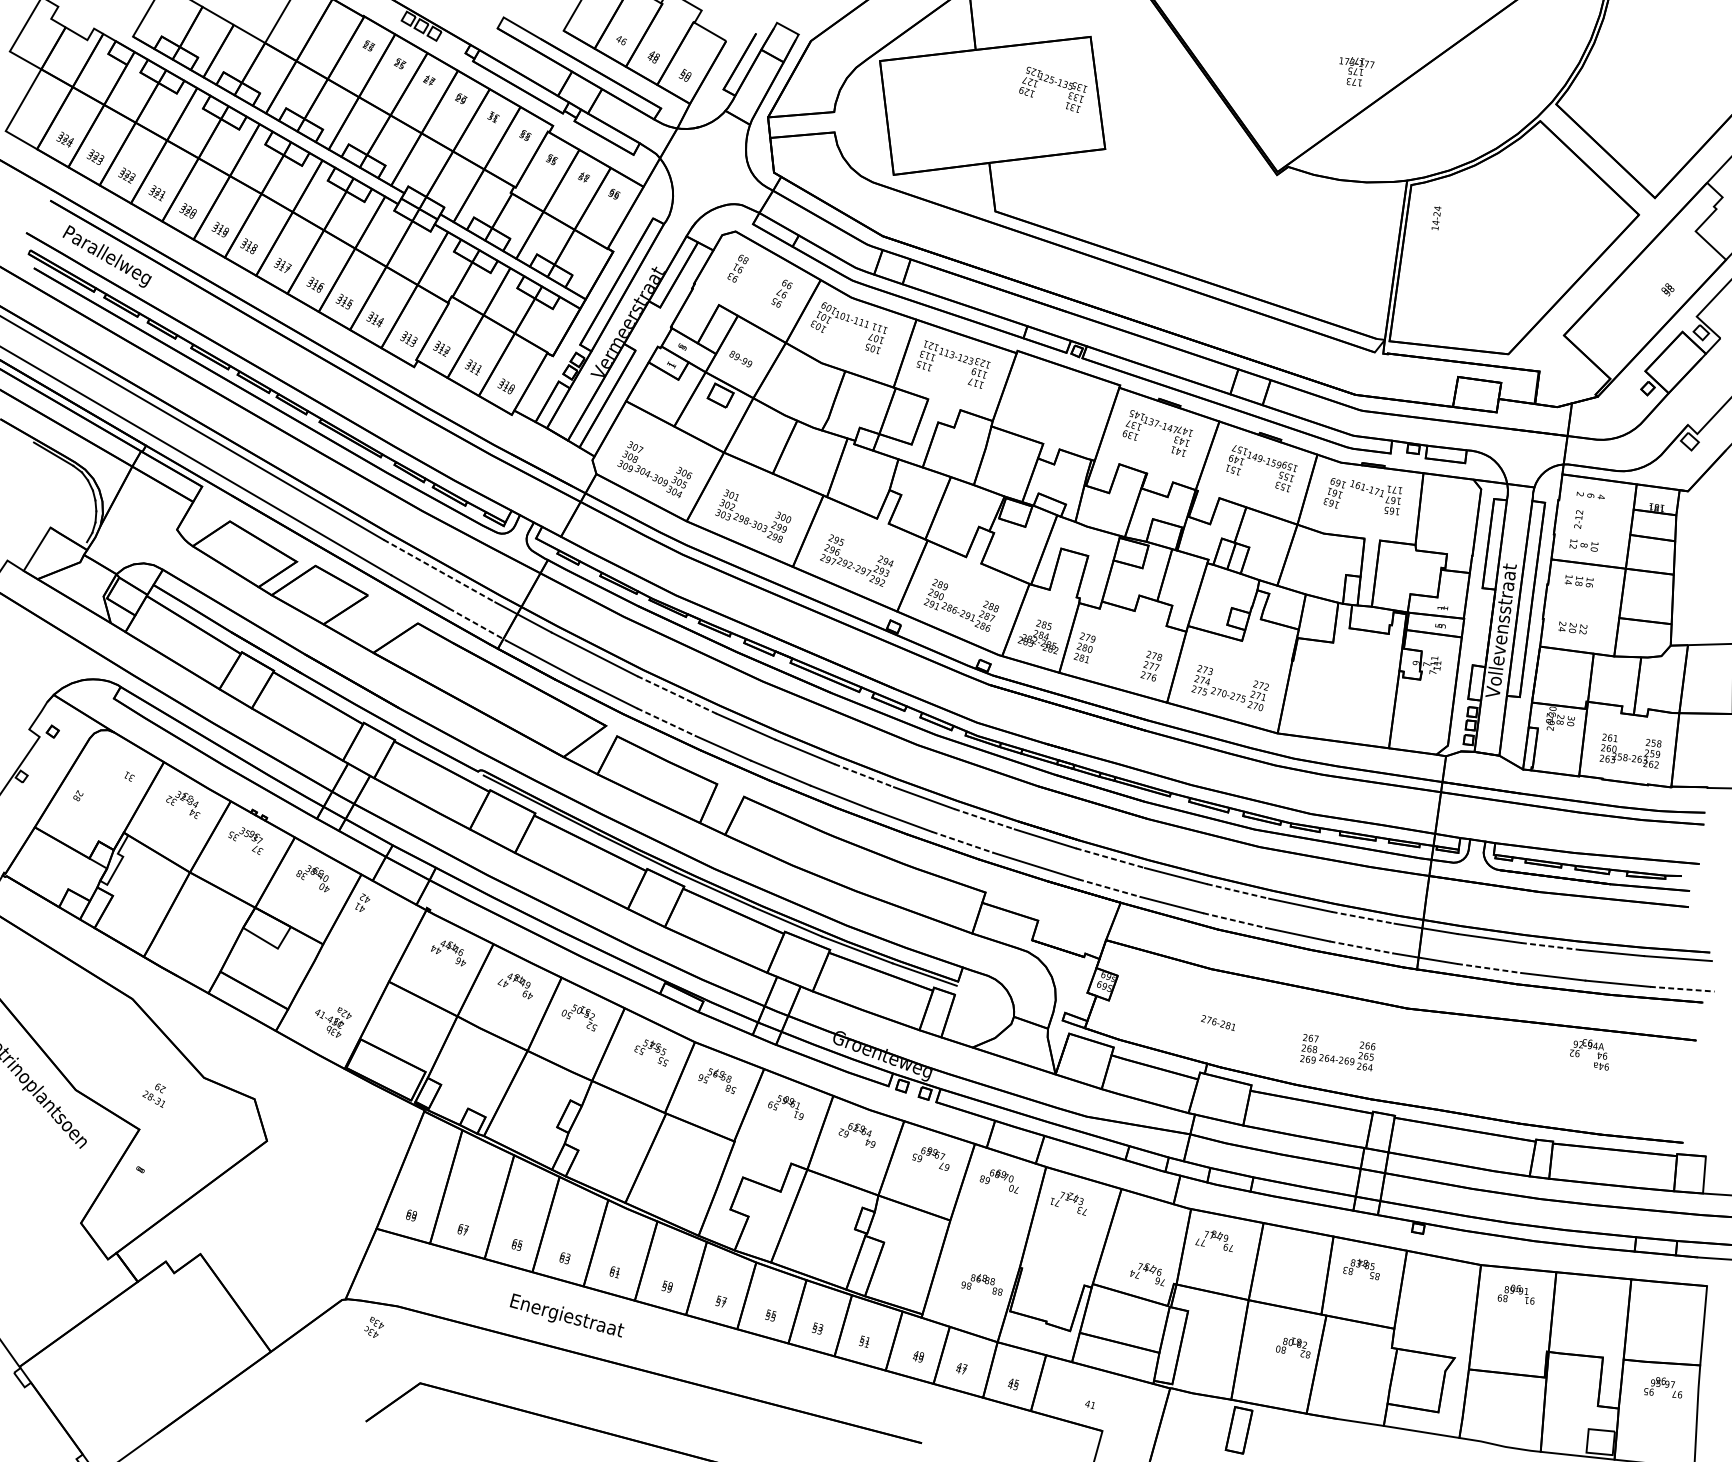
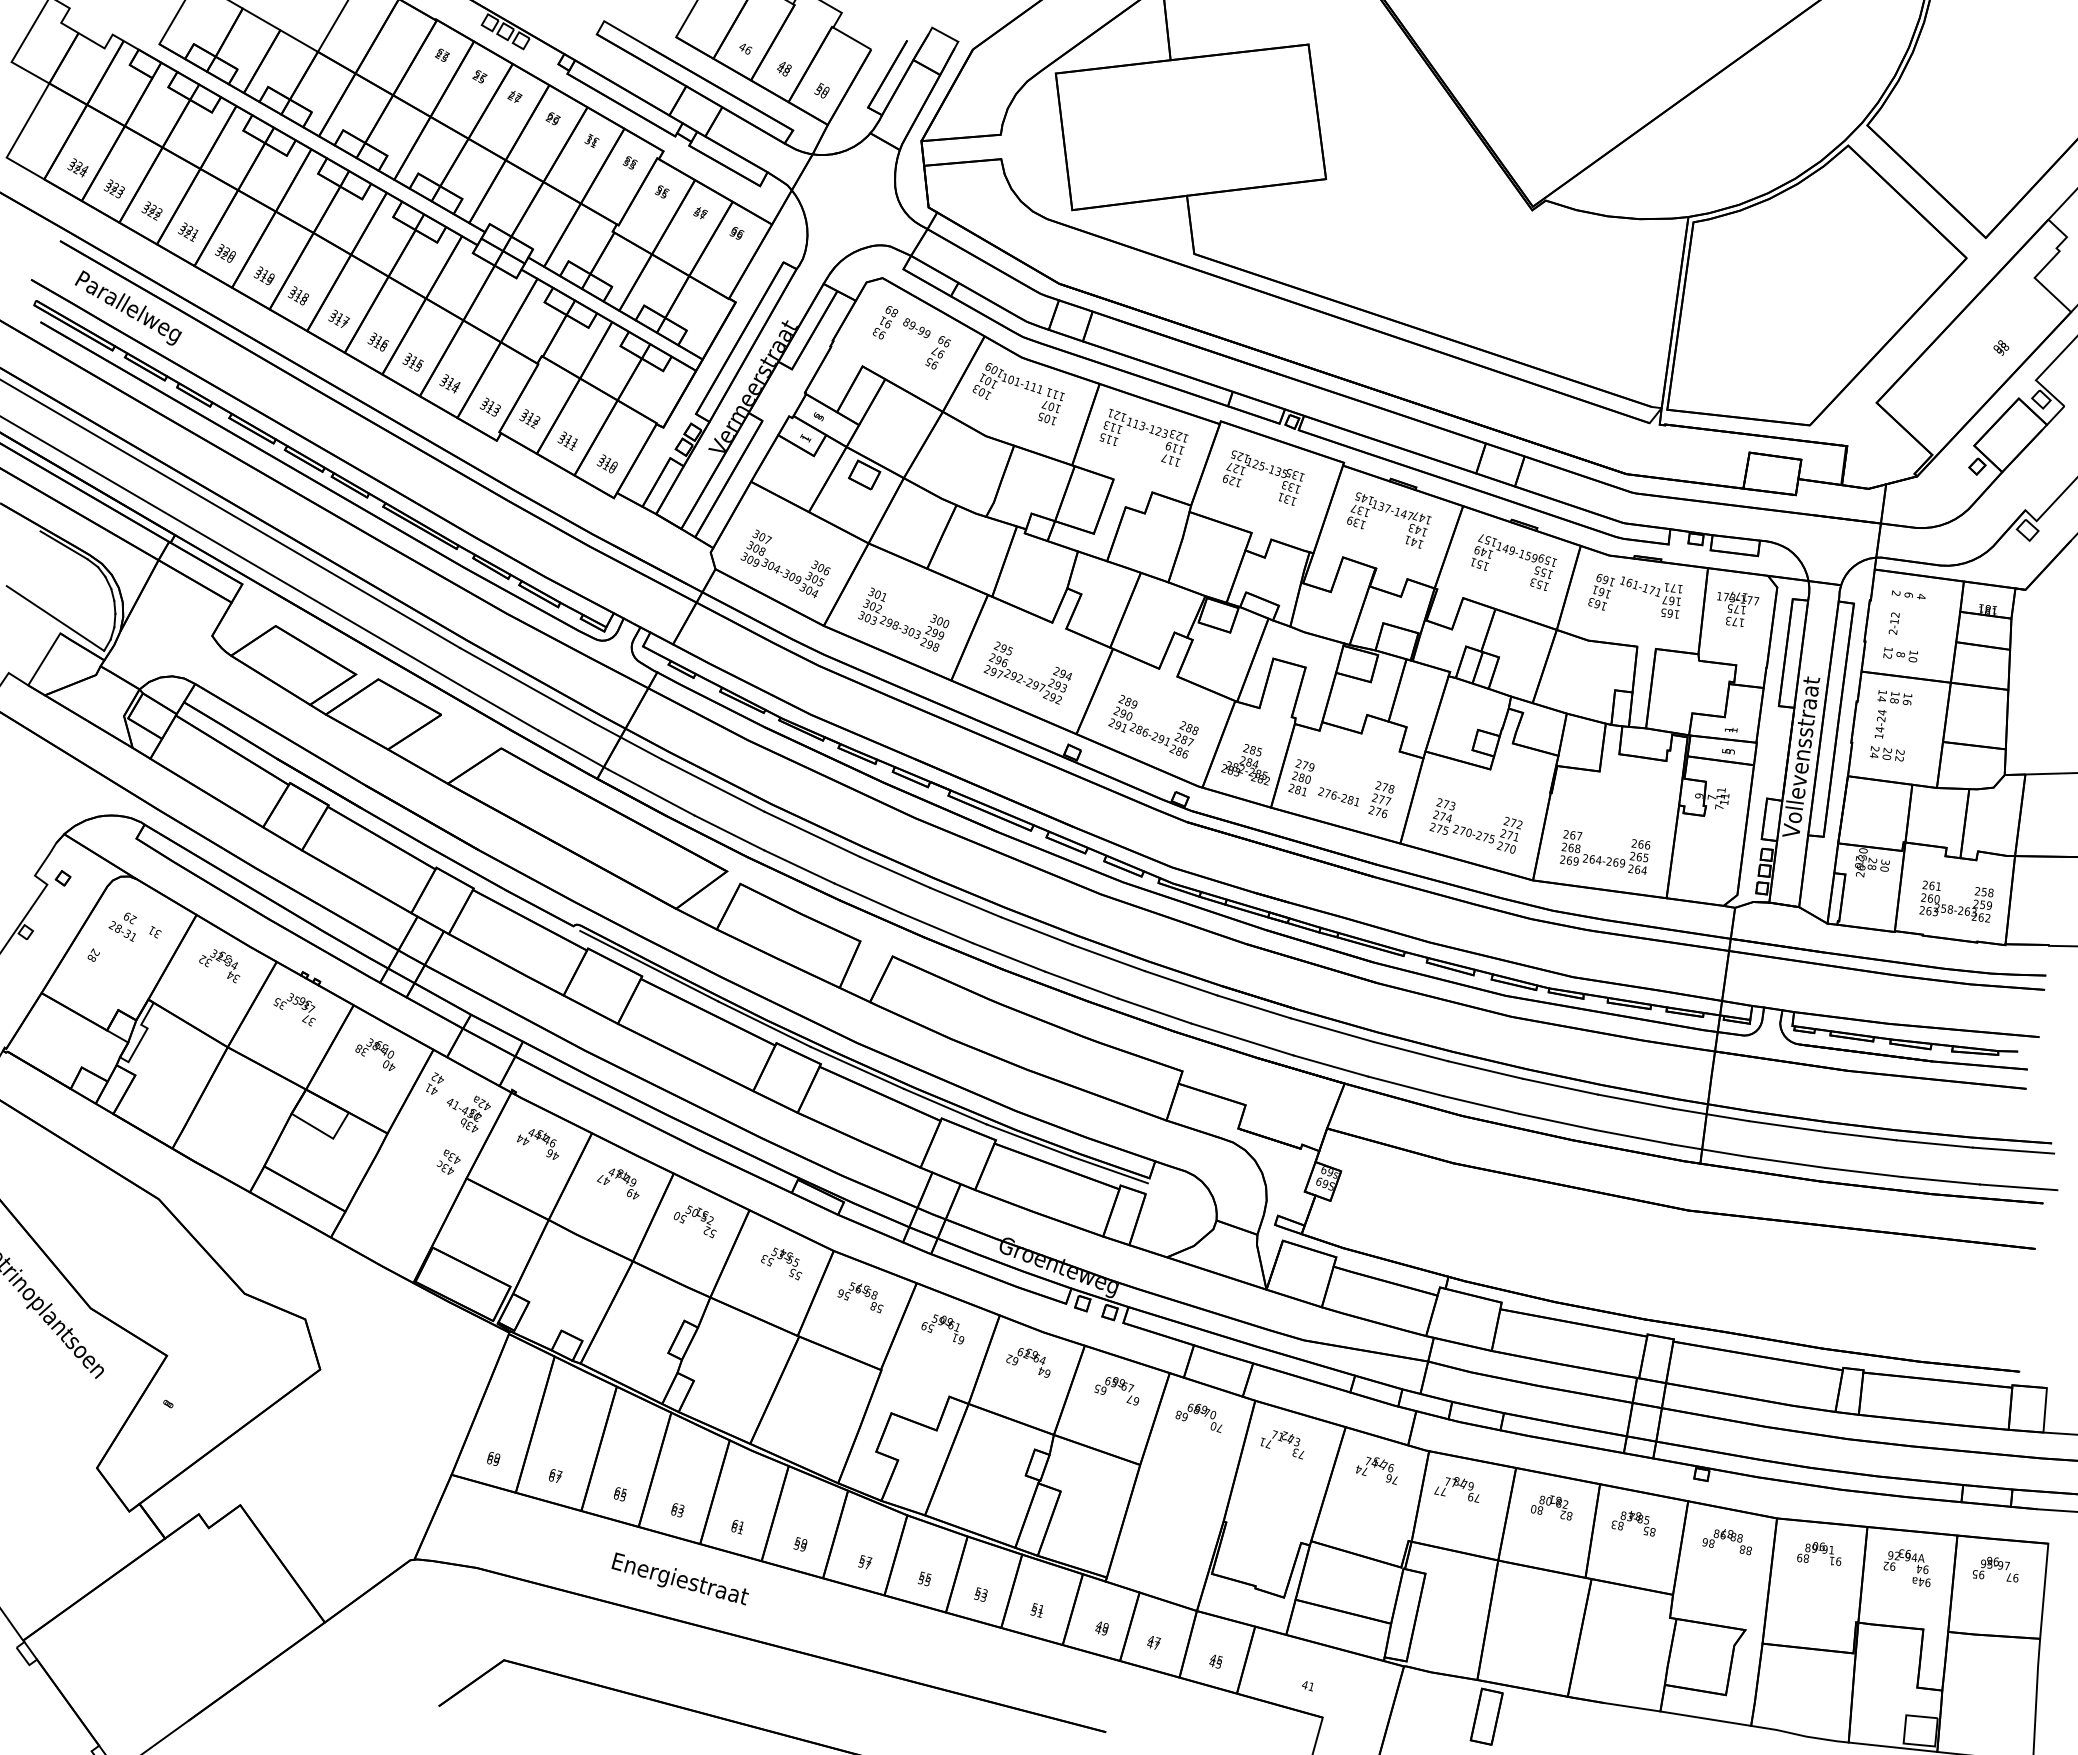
text: (1357, 71) -> (1738, 608), moved
text: (1053, 89) -> (1263, 477), moved
text: (1436, 218) -> (1880, 724), moved
text: (740, 358) -> (916, 327), moved
line: (46, 515) -> (55, 618), added
line: (439, 571) -> (527, 685), dashed -> solid
line: (478, 624) -> (573, 749), dashed -> solid
line: (677, 695) -> (812, 834), dashed -> solid
line: (666, 721) -> (799, 866), dashed -> solid
line: (864, 775) -> (1037, 931), dashed -> solid
line: (984, 819) -> (1181, 983), dashed -> solid
line: (962, 842) -> (1154, 1011), dashed -> solid
line: (1110, 858) -> (1332, 1030), dashed -> solid
line: (1109, 888) -> (1331, 1066), dashed -> solid
line: (1238, 891) -> (1485, 1070), dashed -> solid
line: (1363, 917) -> (1636, 1101), dashed -> solid
line: (1234, 920) -> (1481, 1105), dashed -> solid
line: (1550, 946) -> (1860, 1136), dashed -> solid
line: (1361, 947) -> (1633, 1137), dashed -> solid
line: (1488, 968) -> (1786, 1162), dashed -> solid
line: (1682, 989) -> (2018, 1187), dashed -> solid
text: (333, 1021) -> (468, 1113), moved
text: (1218, 1022) -> (1338, 796), moved
text: (1338, 1052) -> (1605, 852), moved
text: (1588, 1054) -> (1906, 1567), moved
text: (153, 1095) -> (122, 926), moved
text: (1147, 1274) -> (1376, 1470), moved
text: (981, 1285) -> (1726, 1542), moved
text: (373, 1326) -> (448, 1161), moved
text: (1293, 1347) -> (1551, 1507), moved
text: (1663, 1387) -> (1995, 1569), moved

